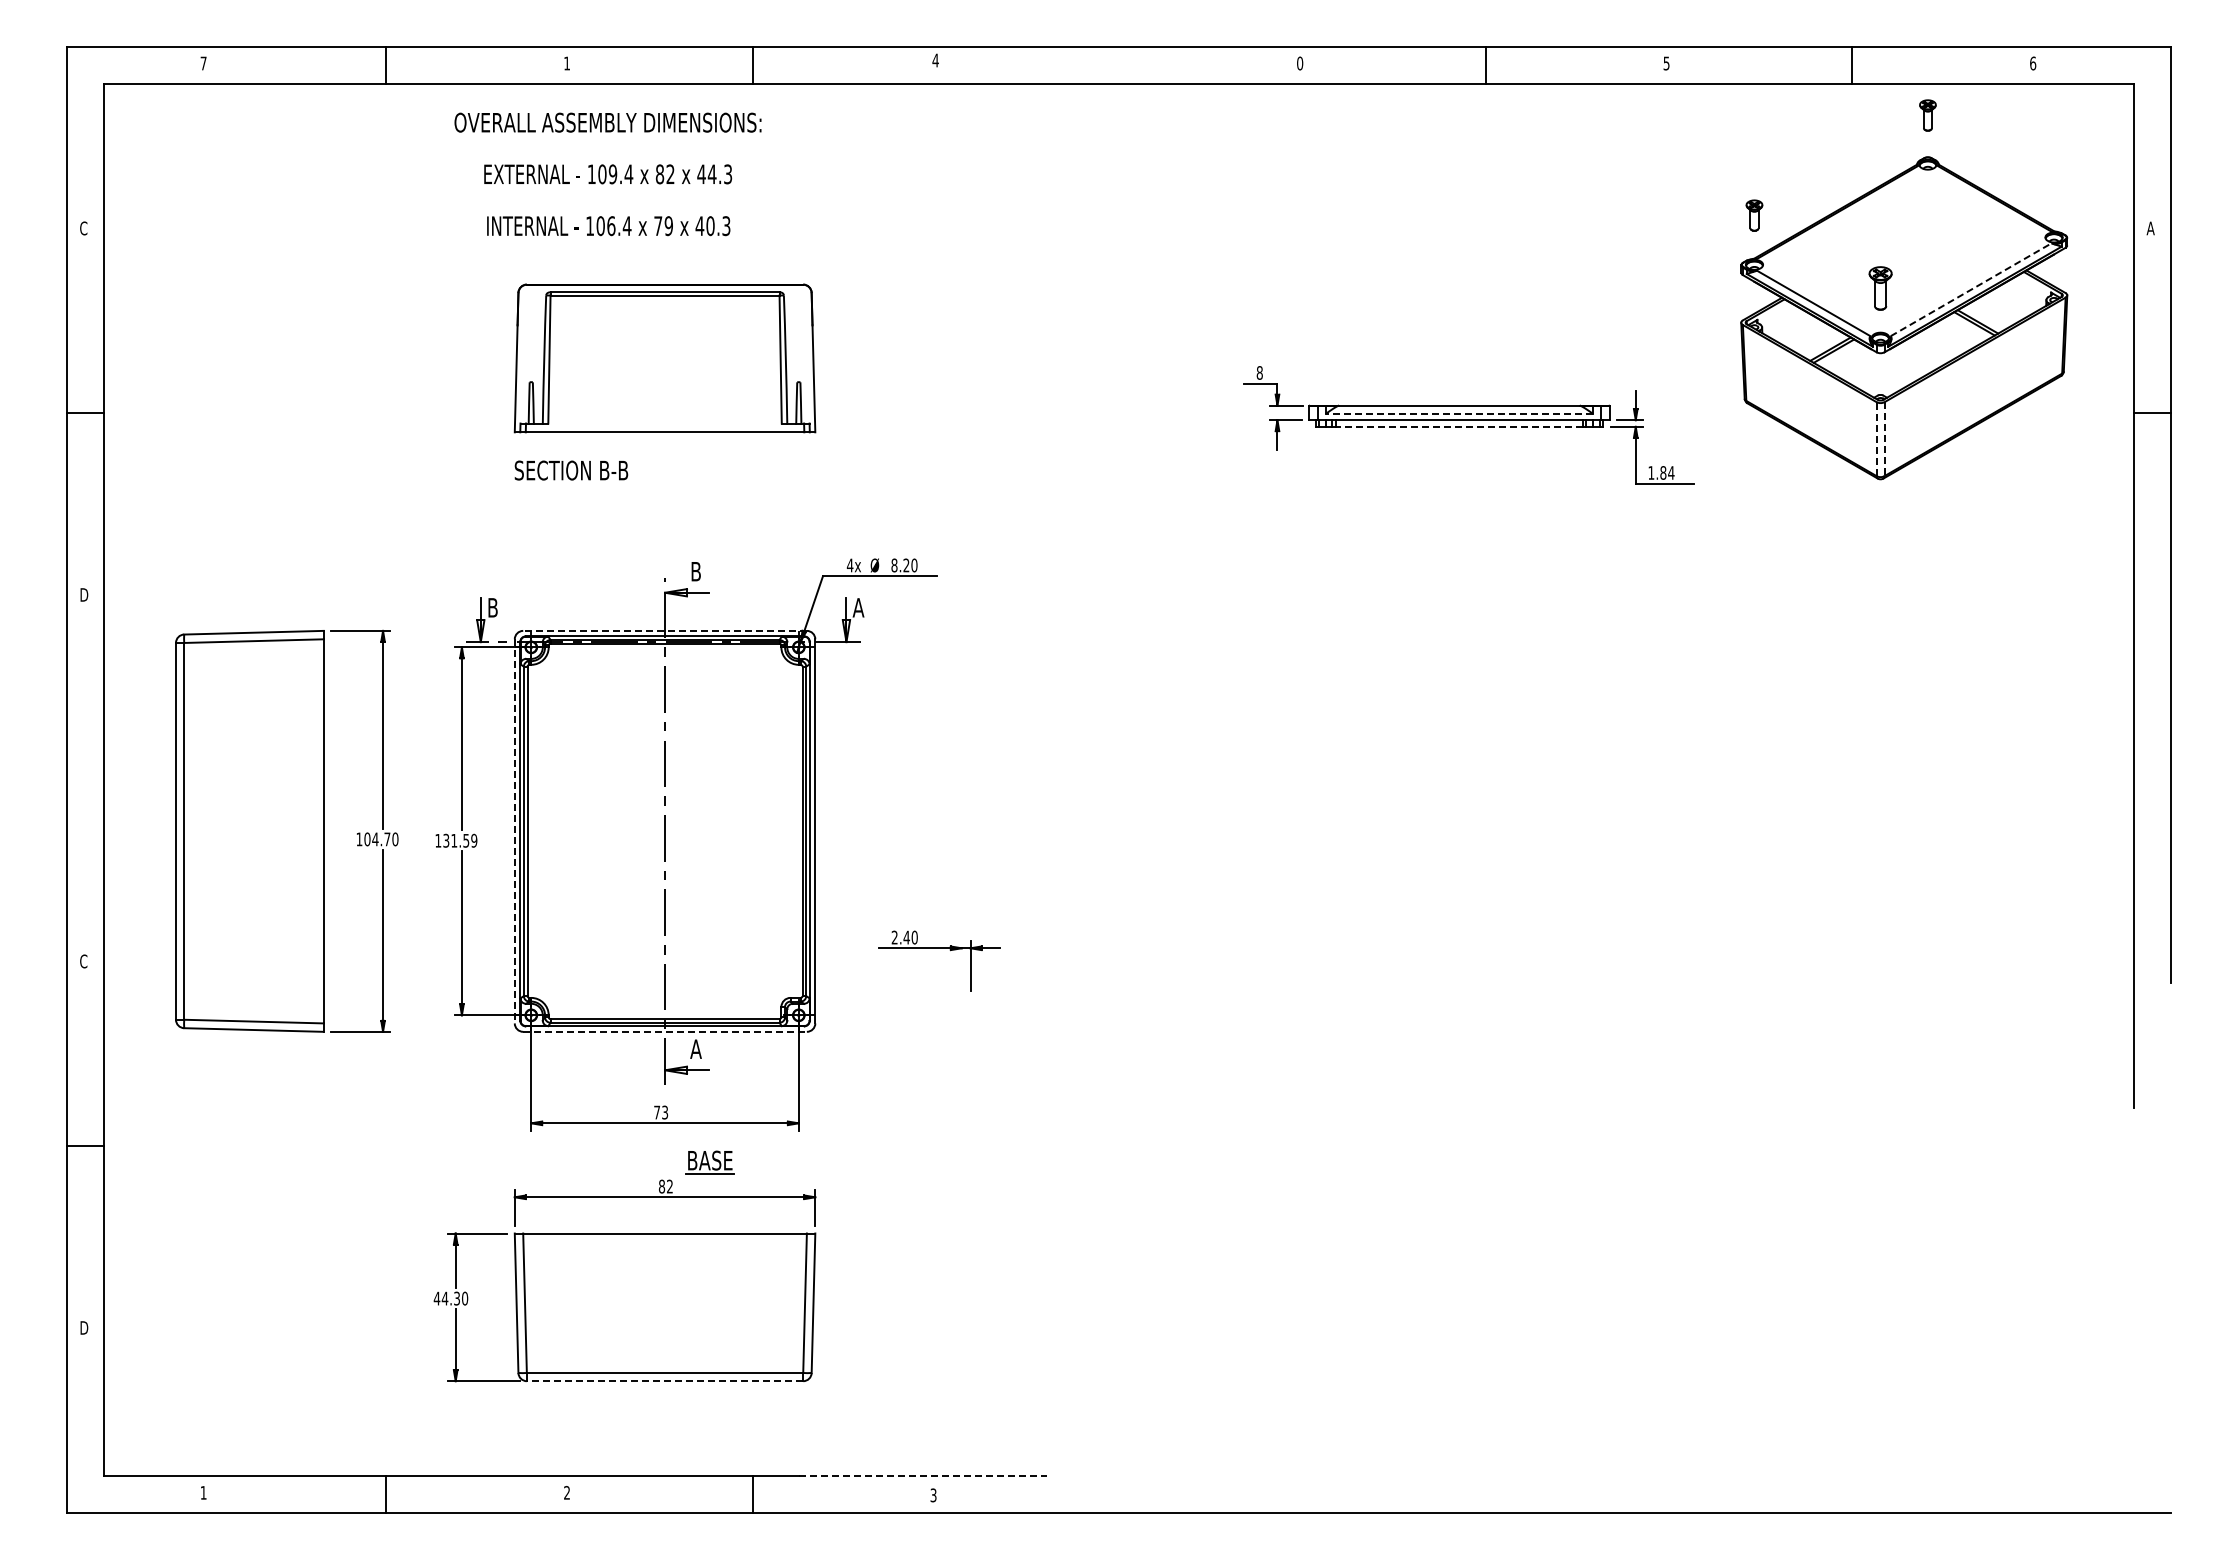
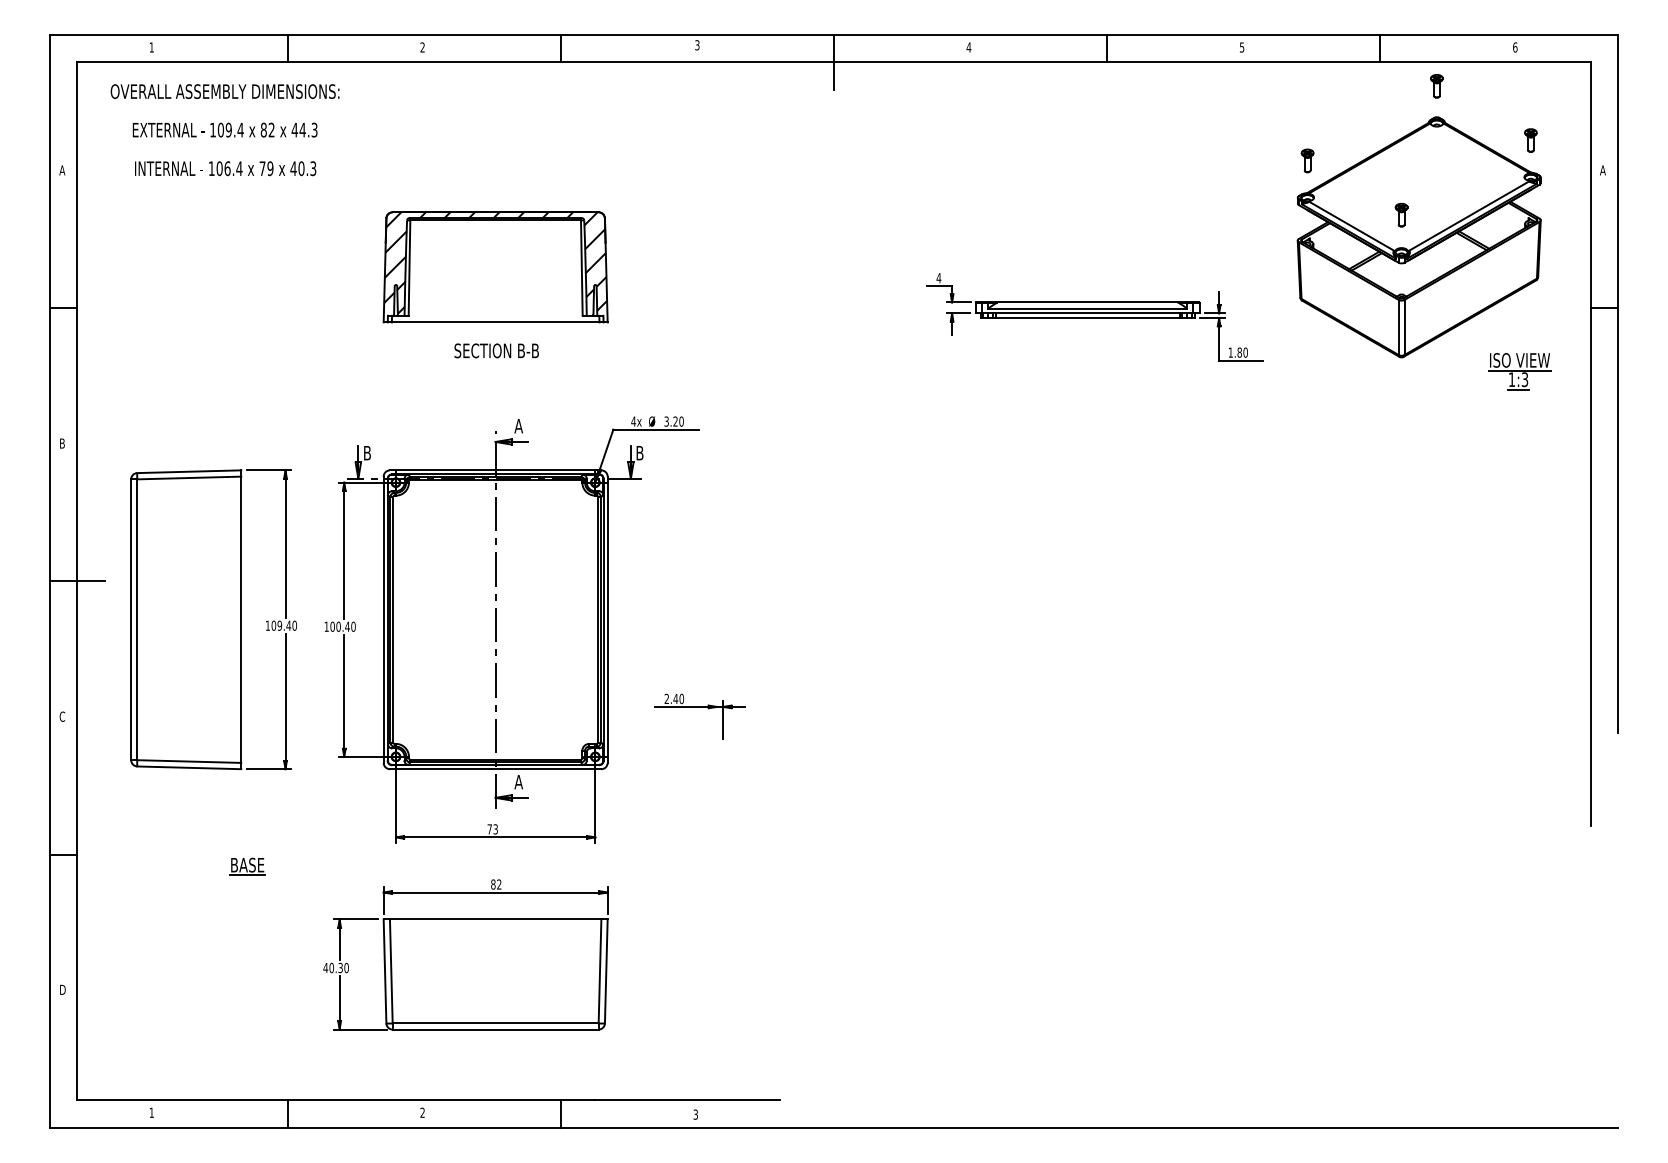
text: (935, 60) -> (697, 45), 4 -> 3
text: (203, 63) -> (151, 47), 7 -> 1
text: (566, 63) -> (422, 47), 1 -> 2
text: (1299, 63) -> (968, 47), 0 -> 4
line: (1119, 83) -> (834, 62), added
text: (607, 174) -> (224, 130), moved
part: (2053, 188) -> (1530, 140), added
text: (83, 228) -> (62, 170), C -> A
part: (1880, 288) -> (1401, 215), size x0.71
line: (1971, 289) -> (1469, 215), dashed -> solid
hatch: (664, 353) -> (495, 263), added
text: (1259, 372) -> (938, 277), 8 -> 4
line: (1459, 413) -> (1087, 308), dashed -> solid
line: (1458, 426) -> (1087, 318), dashed -> solid
line: (1876, 439) -> (1398, 327), dashed -> solid
line: (1884, 439) -> (1404, 327), dashed -> solid
text: (571, 470) -> (496, 350), moved
text: (1671, 472) -> (1245, 352), 1.84 -> 1.80
part: (2038, 498) -> (1519, 371), added
text: (894, 565) -> (666, 421), 8.20 -> 3.20
text: (695, 571) -> (518, 426), B -> A
text: (84, 595) -> (62, 443), D -> B
text: (858, 607) -> (639, 452), A -> B
line: (665, 630) -> (496, 470), dashed -> solid
line: (103, 780) -> (77, 581), added
line: (514, 831) -> (383, 619), dashed -> solid
text: (381, 839) -> (284, 625), 104.70 -> 109.40
text: (460, 840) -> (343, 626), 131.59 -> 100.40
line: (665, 1031) -> (496, 768), dashed -> solid
part: (709, 1162) -> (247, 866), moved
text: (444, 1298) -> (331, 967), 44.30 -> 40.30
line: (664, 1381) -> (495, 1029), dashed -> solid
line: (923, 1476) -> (688, 1100), dashed -> solid

